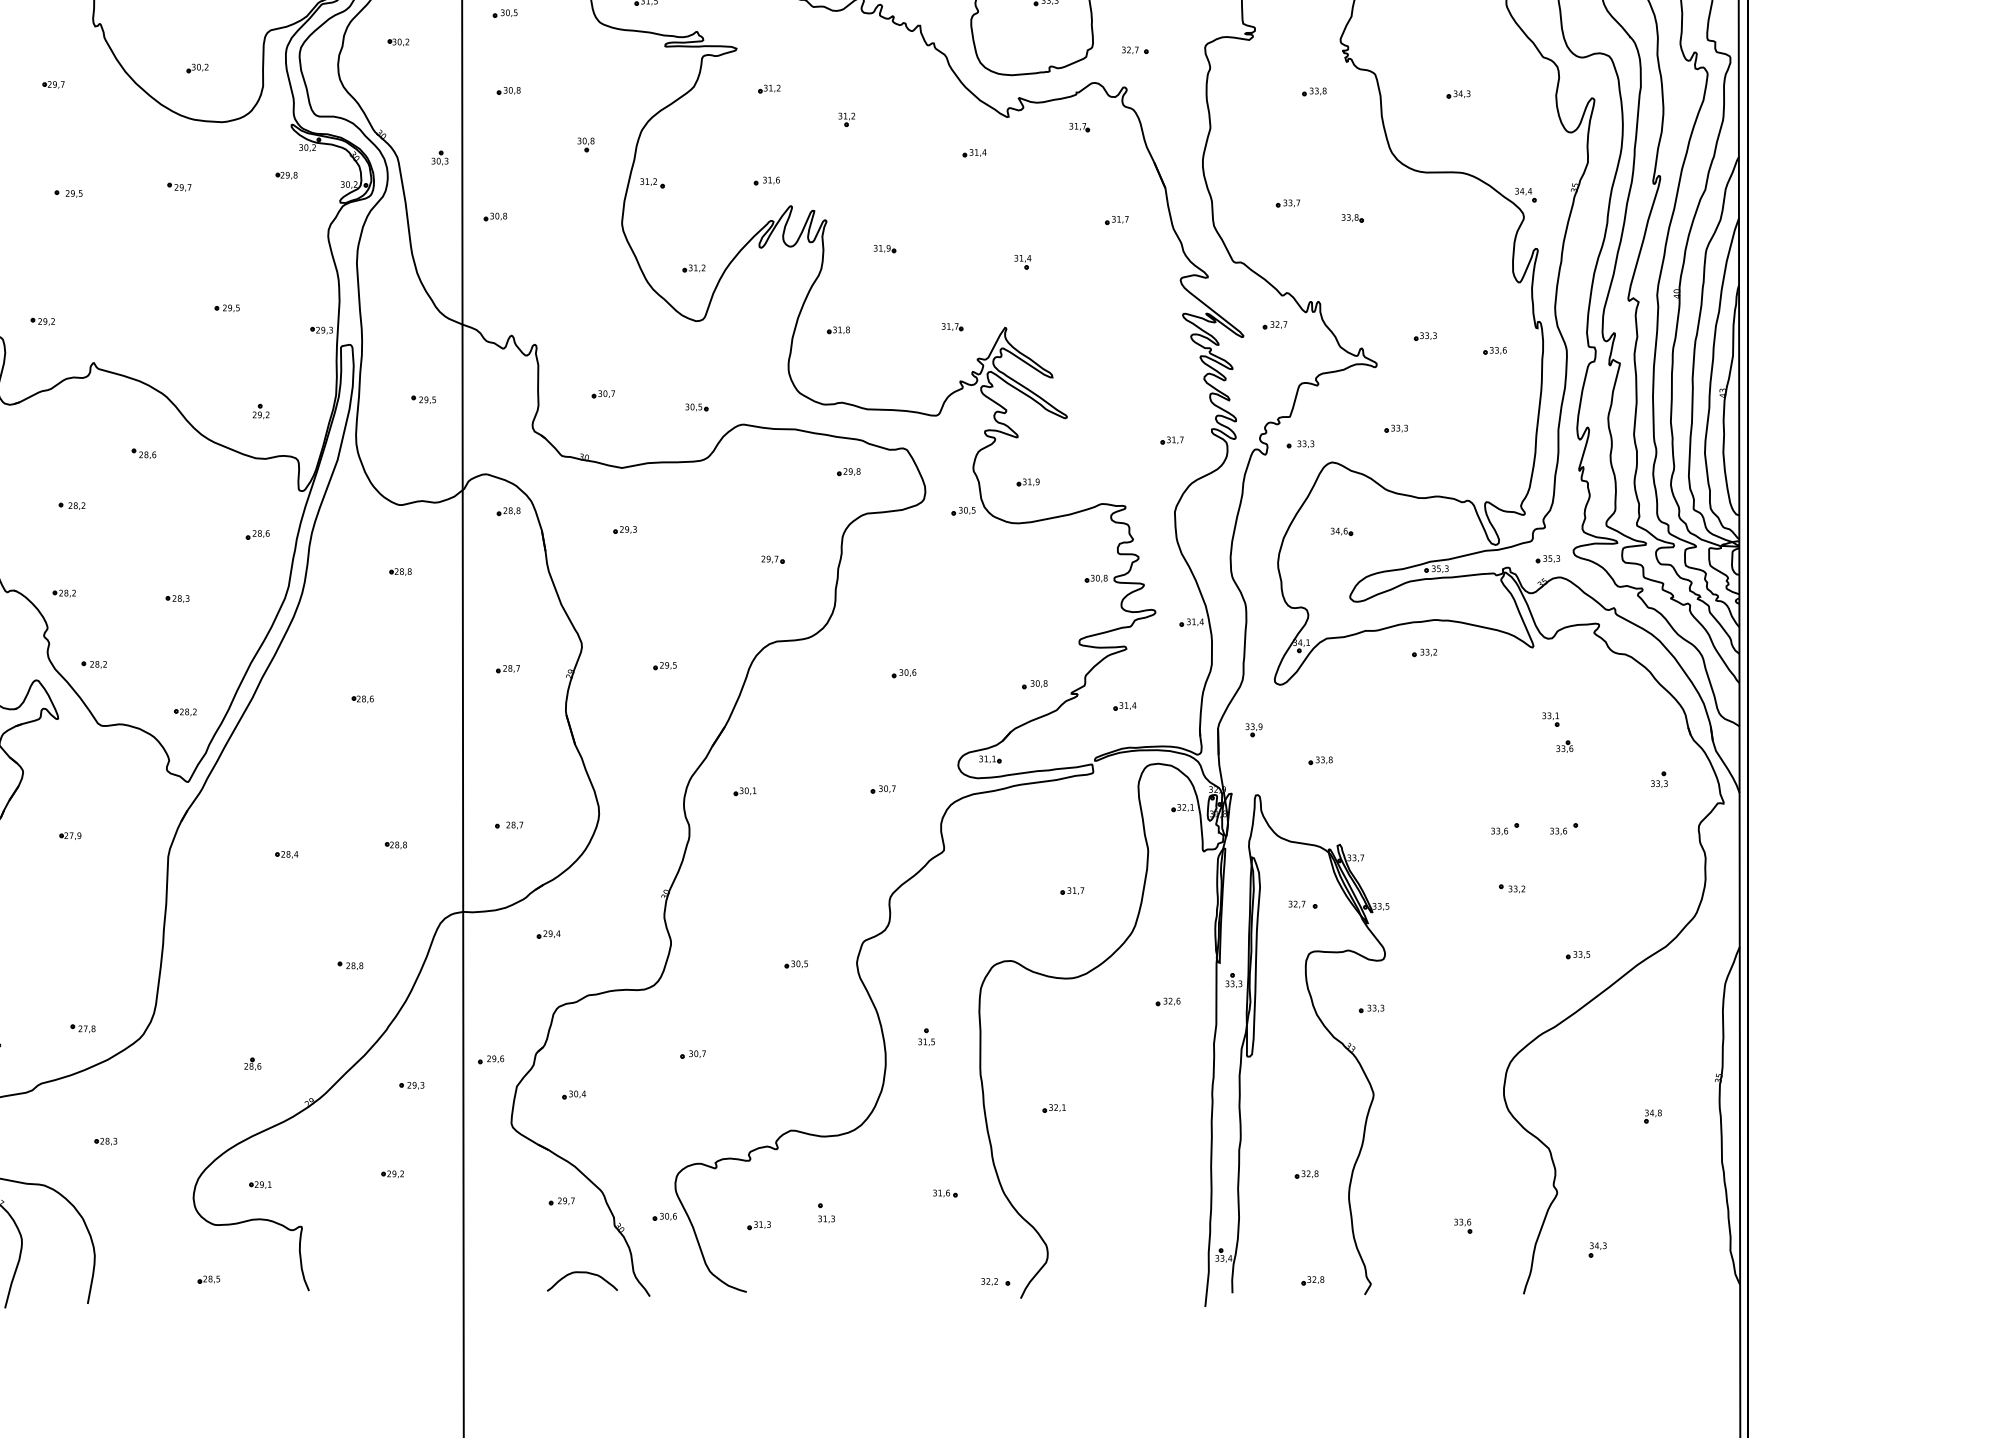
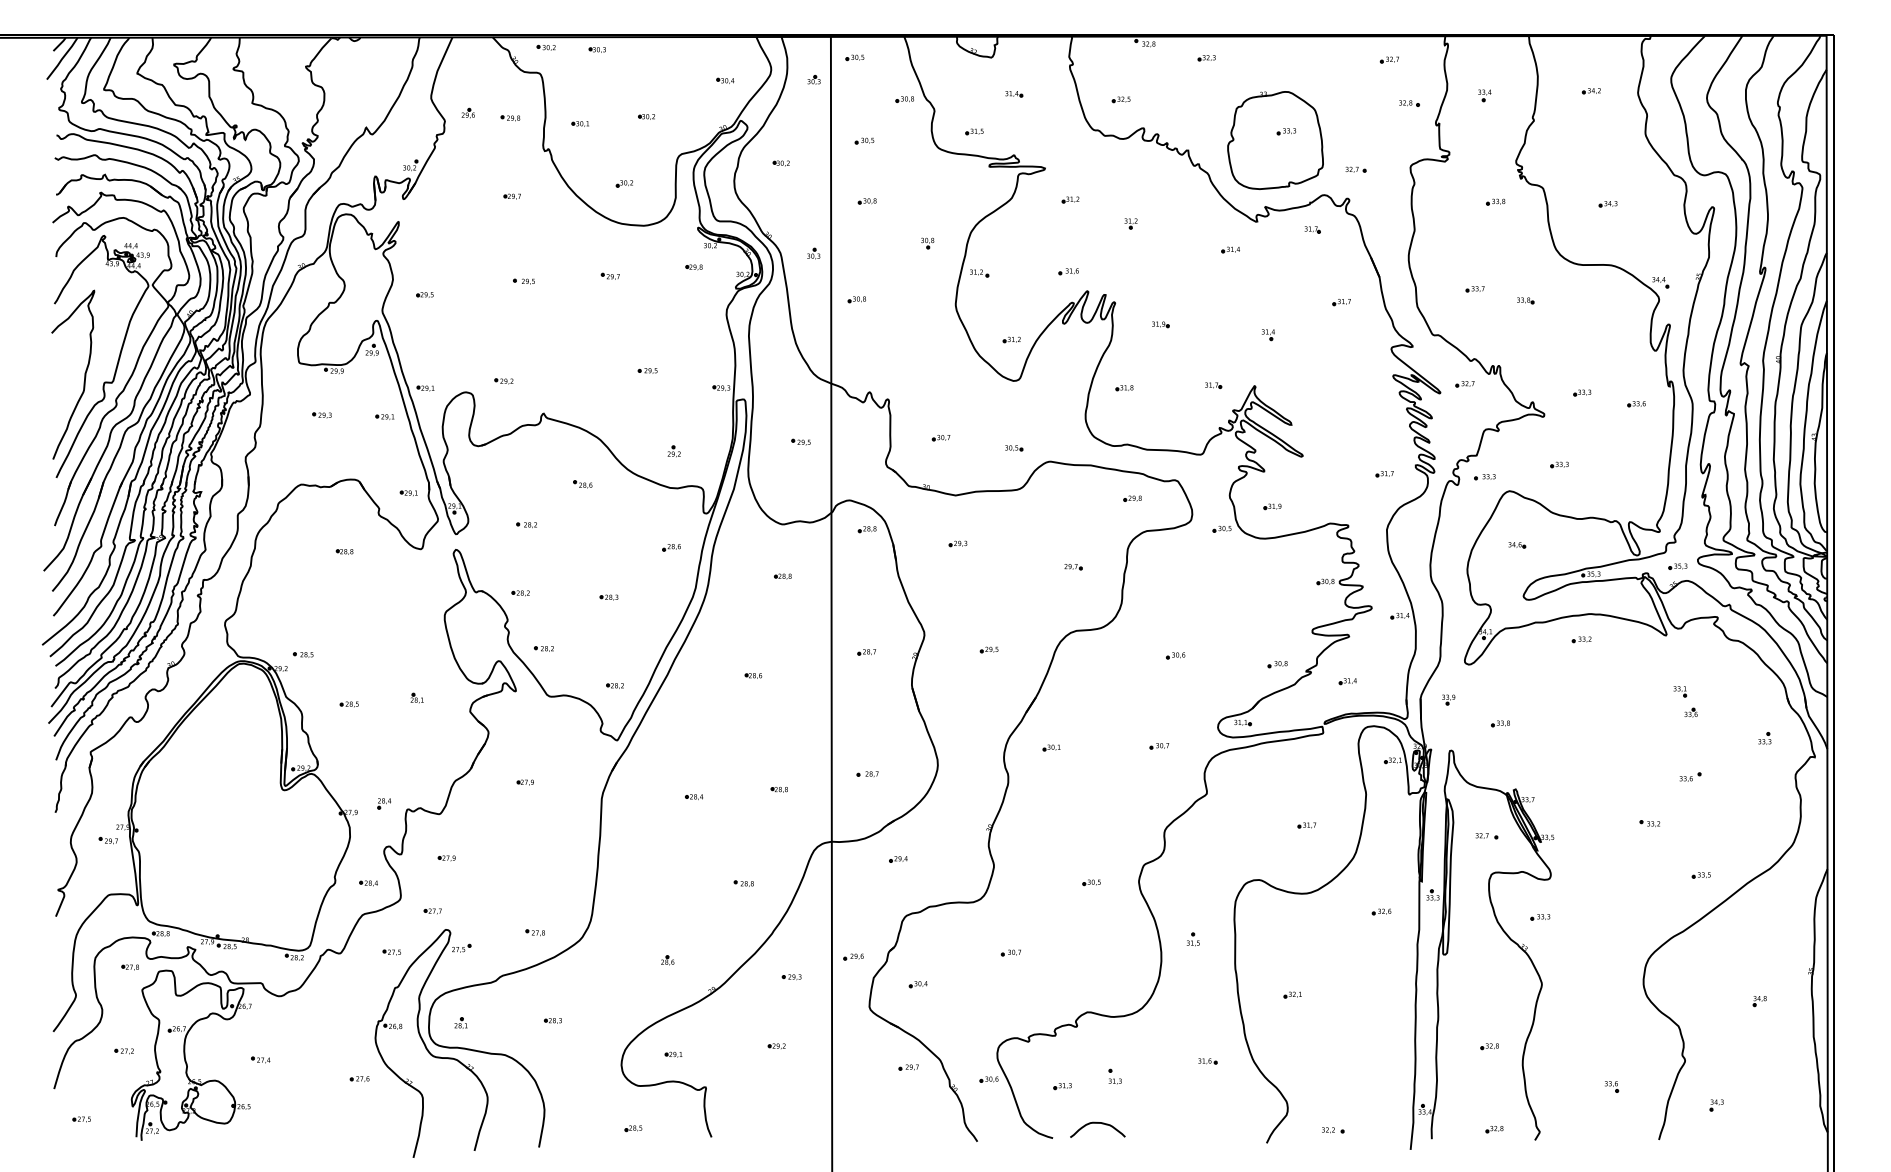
part: (1505, 828) -> (1644, 776), removed
curve: (582, 1273) -> (1097, 1123), moved
part: (996, 1282) -> (1333, 1130), moved

